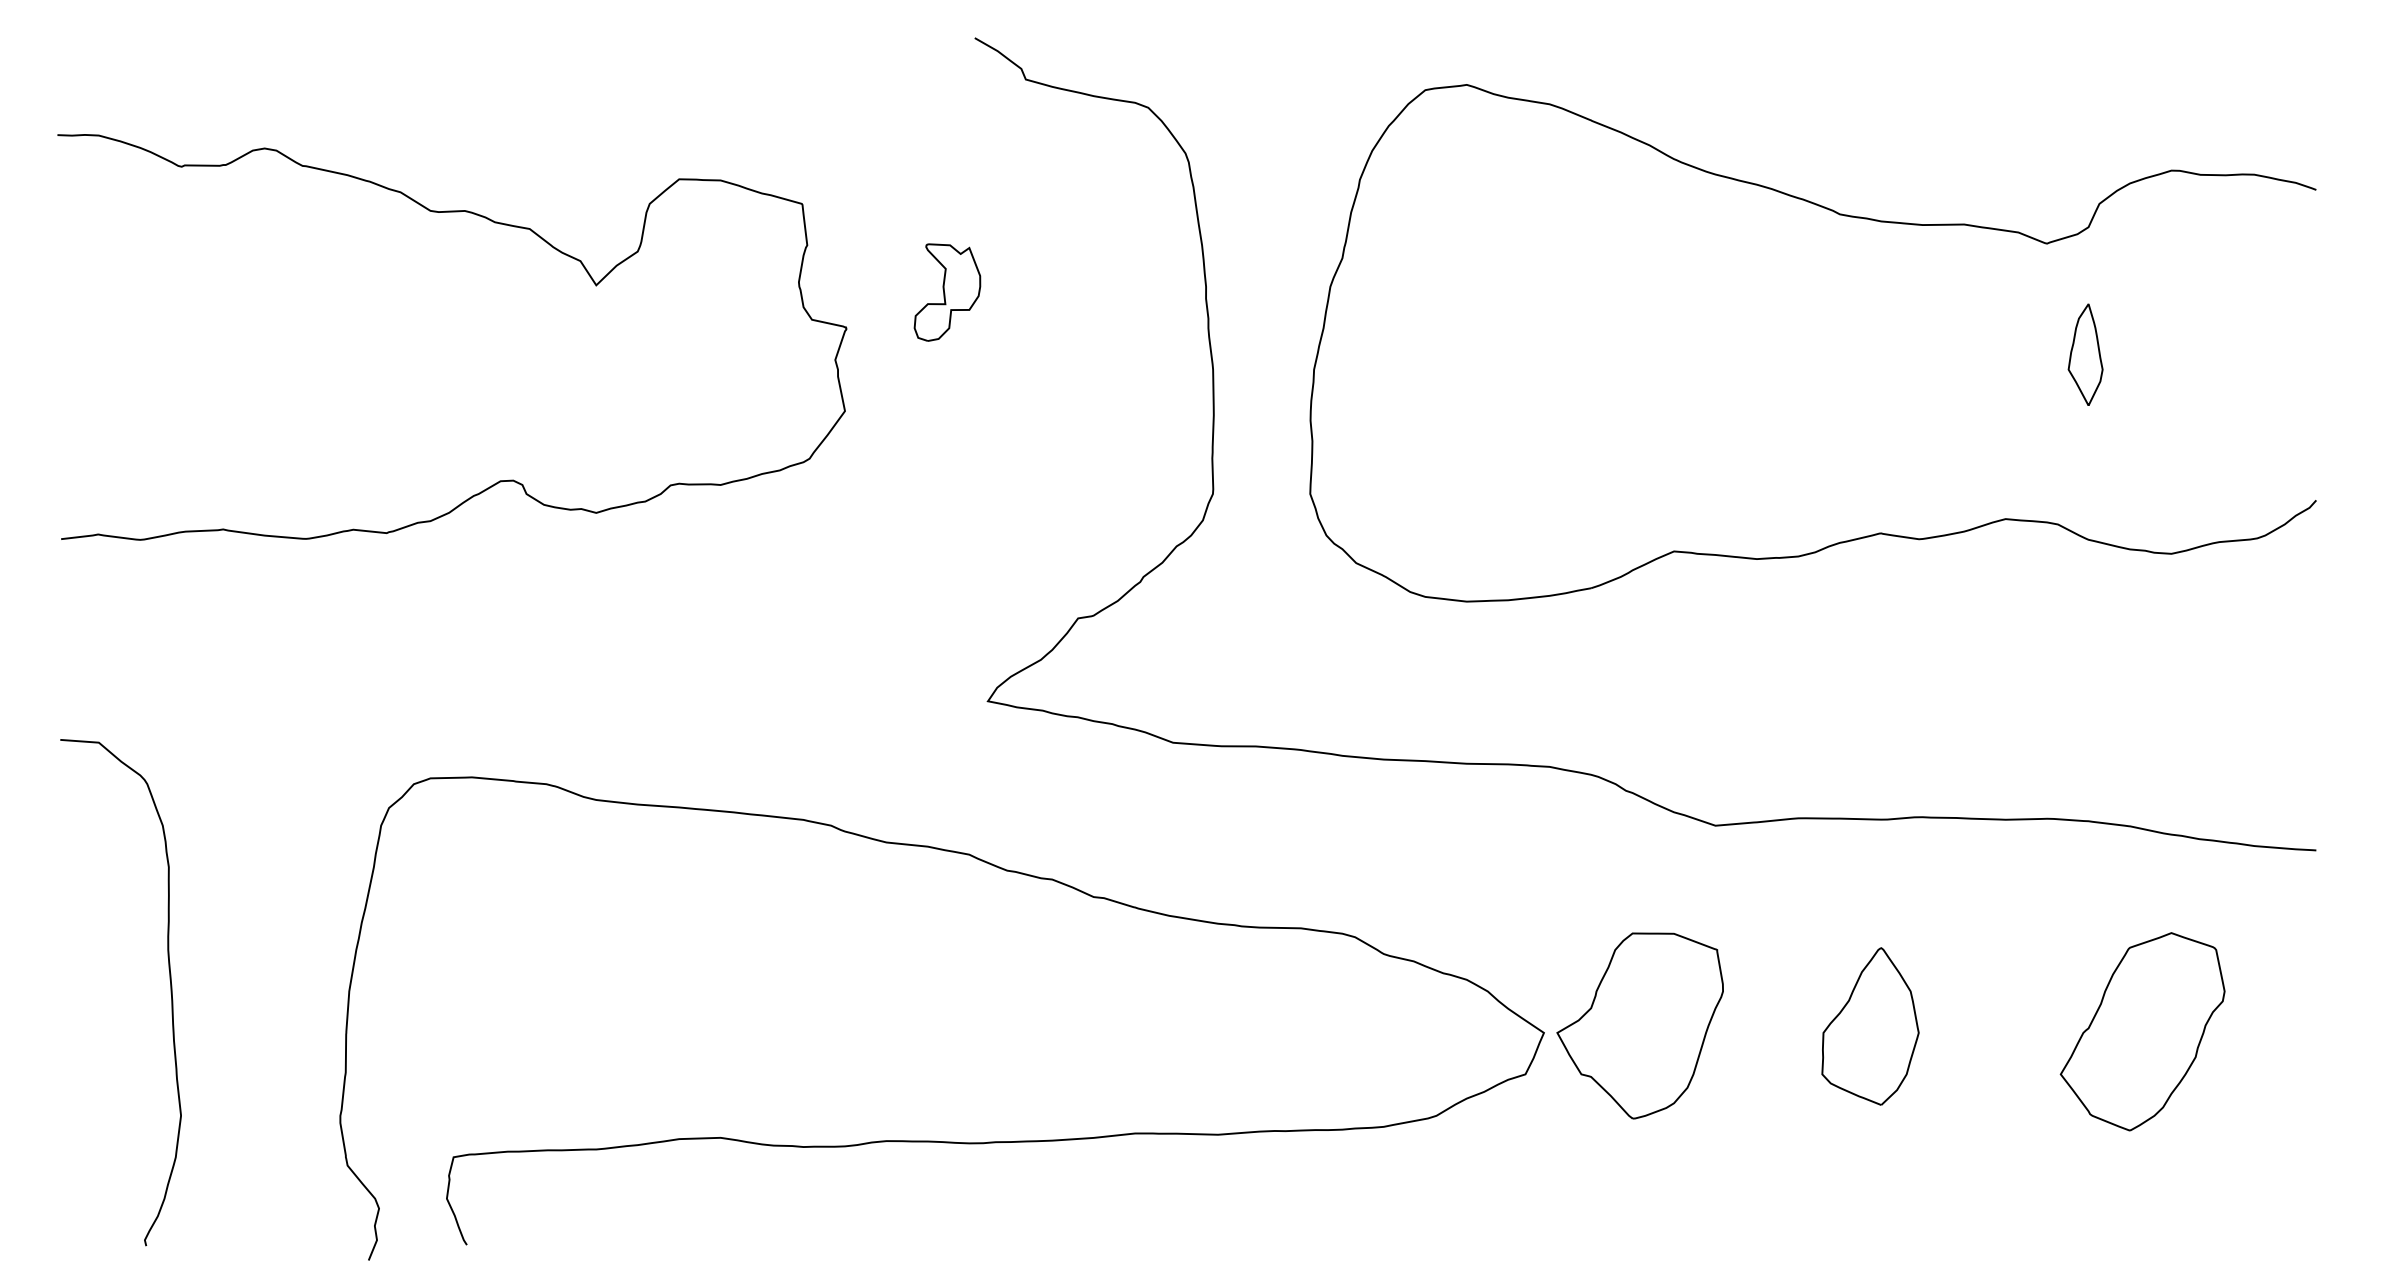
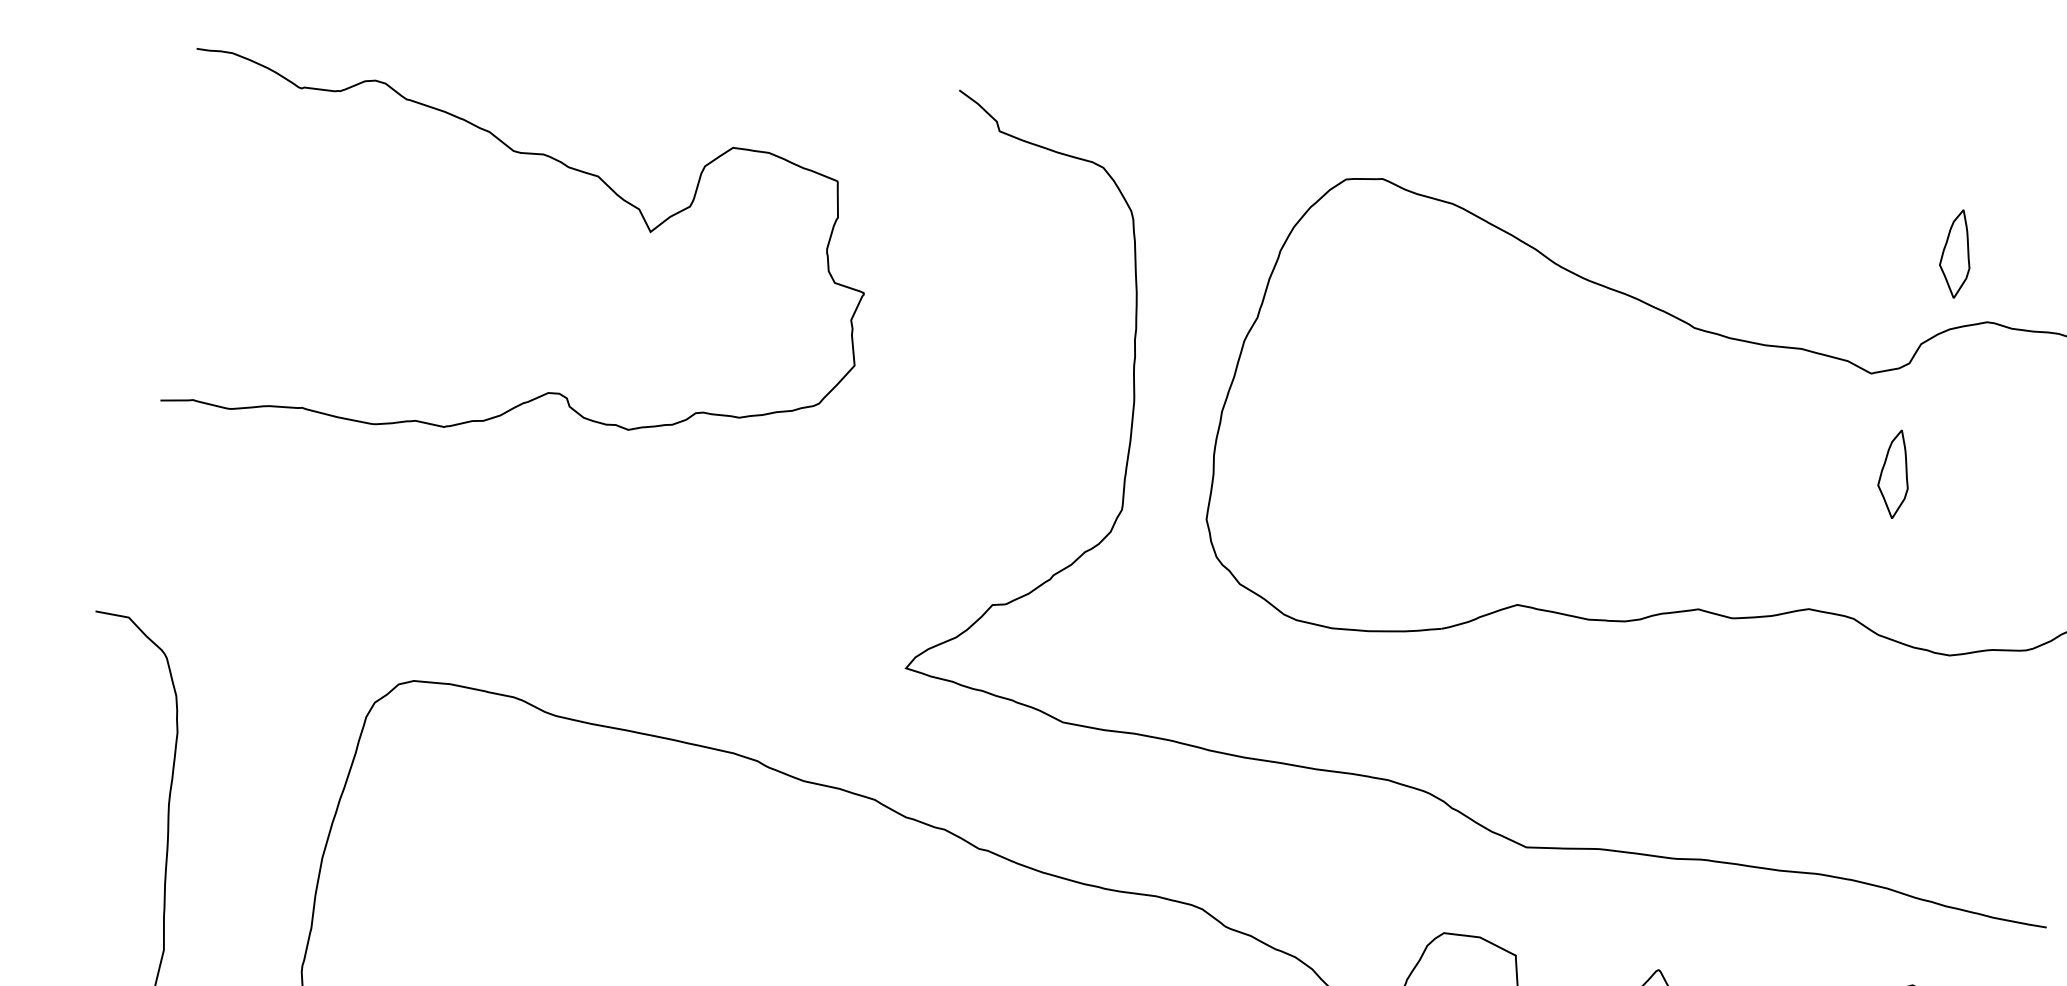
part: (2127, 96) -> (1956, 253), added
curve: (492, 222) -> (566, 167), moved
part: (947, 292) -> (910, 308), removed

